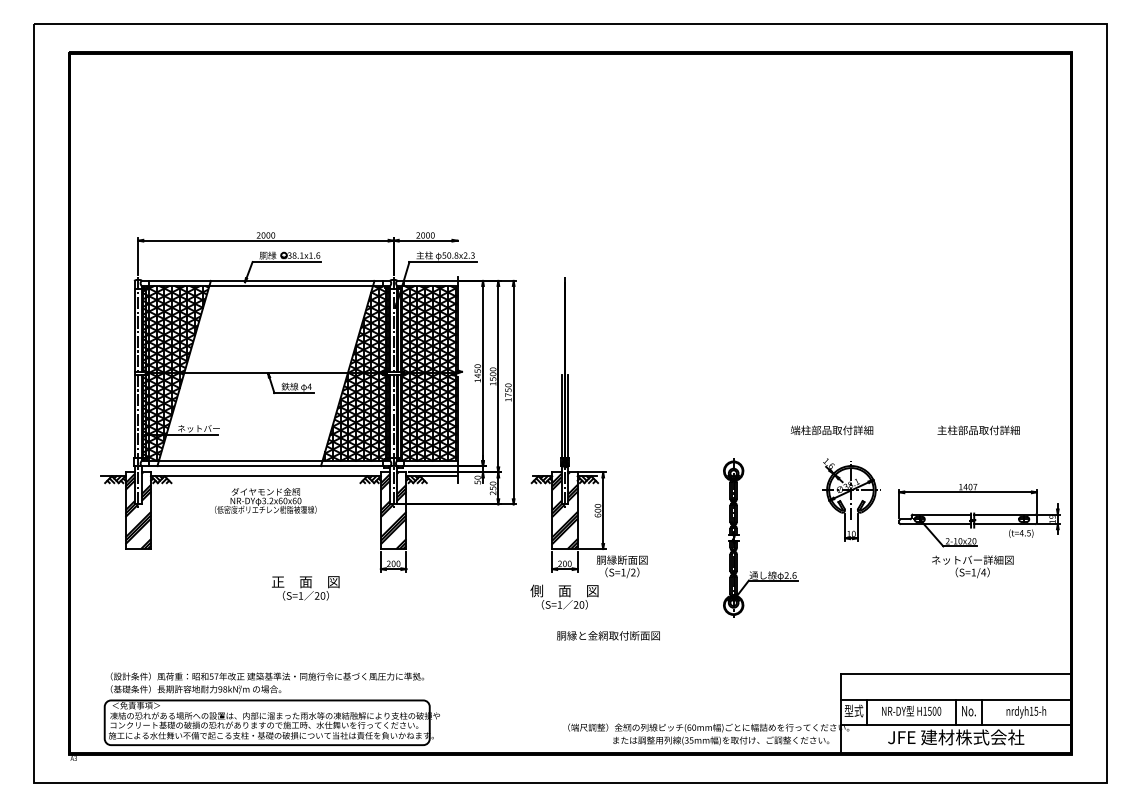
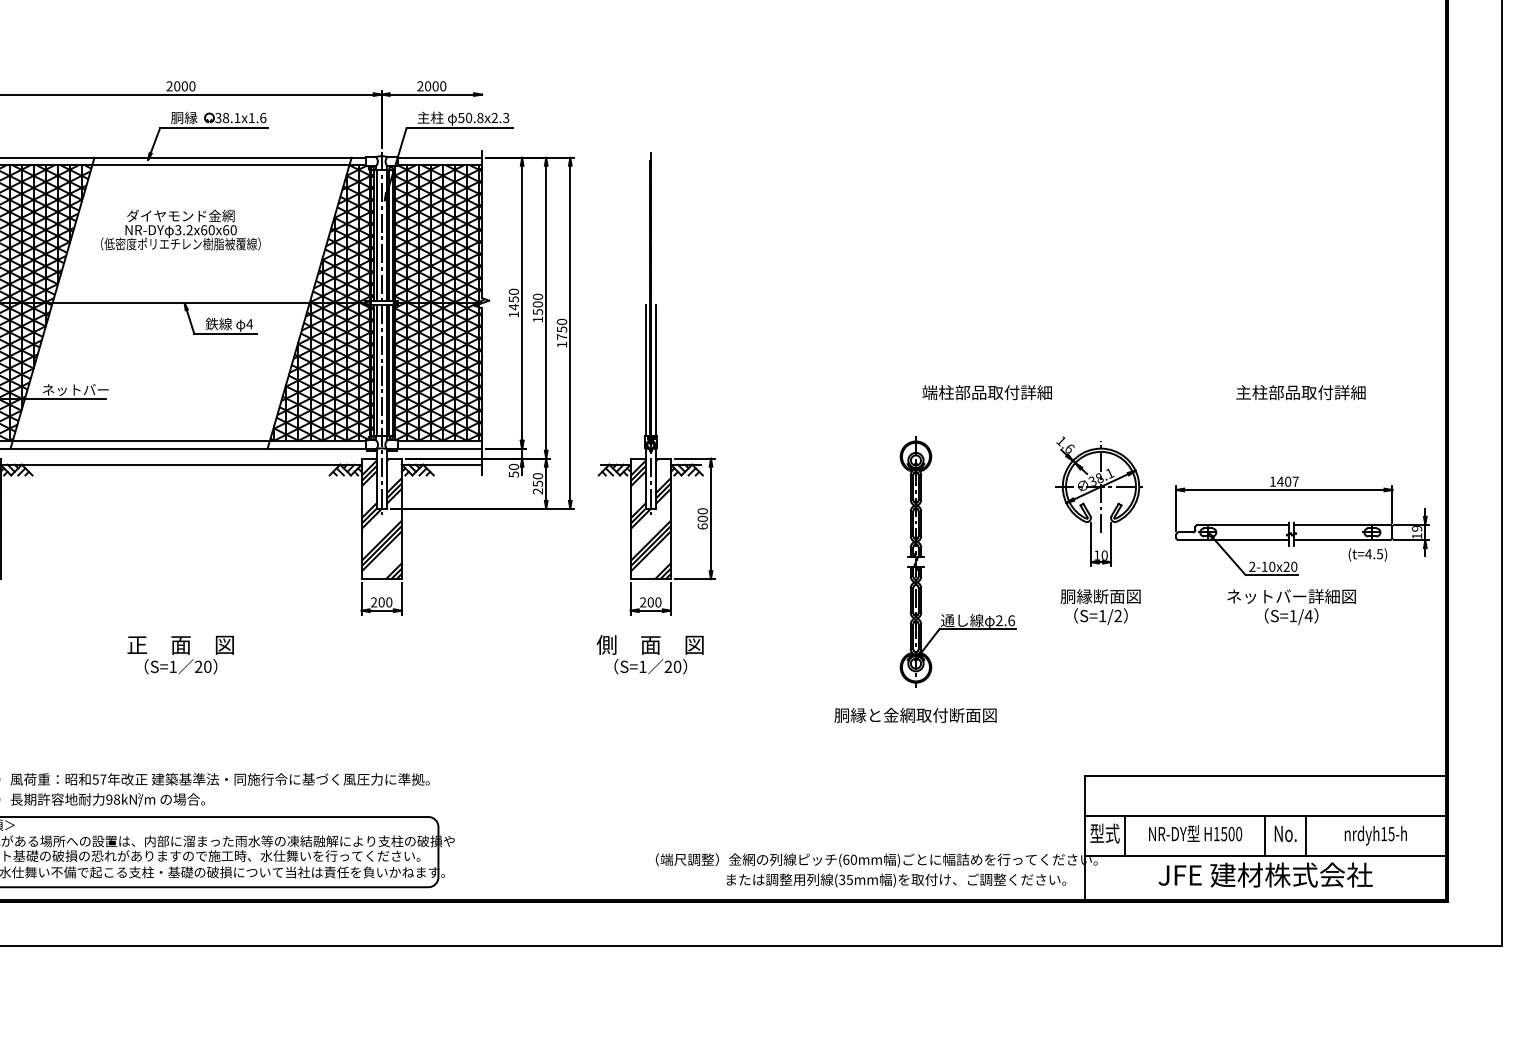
text: (831, 430) -> (986, 392), moved
text: (265, 500) -> (180, 229), moved
text: (621, 566) -> (1099, 606), moved
text: (305, 588) -> (180, 655), moved
text: (608, 635) -> (915, 714), moved

